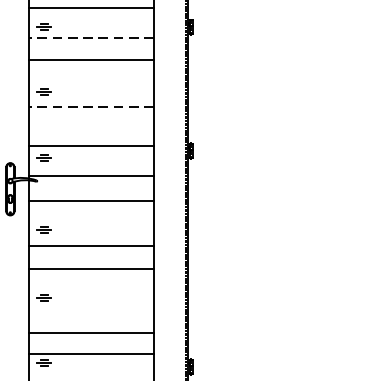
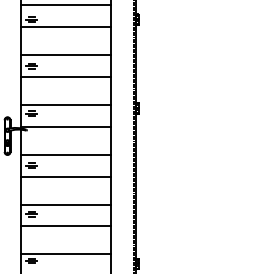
line: (92, 38) -> (66, 27), dashed -> solid
line: (90, 60) -> (65, 55), moved
line: (92, 107) -> (66, 77), dashed -> solid
line: (90, 200) -> (65, 154), moved
line: (90, 269) -> (65, 204), moved
line: (90, 333) -> (65, 226), moved

